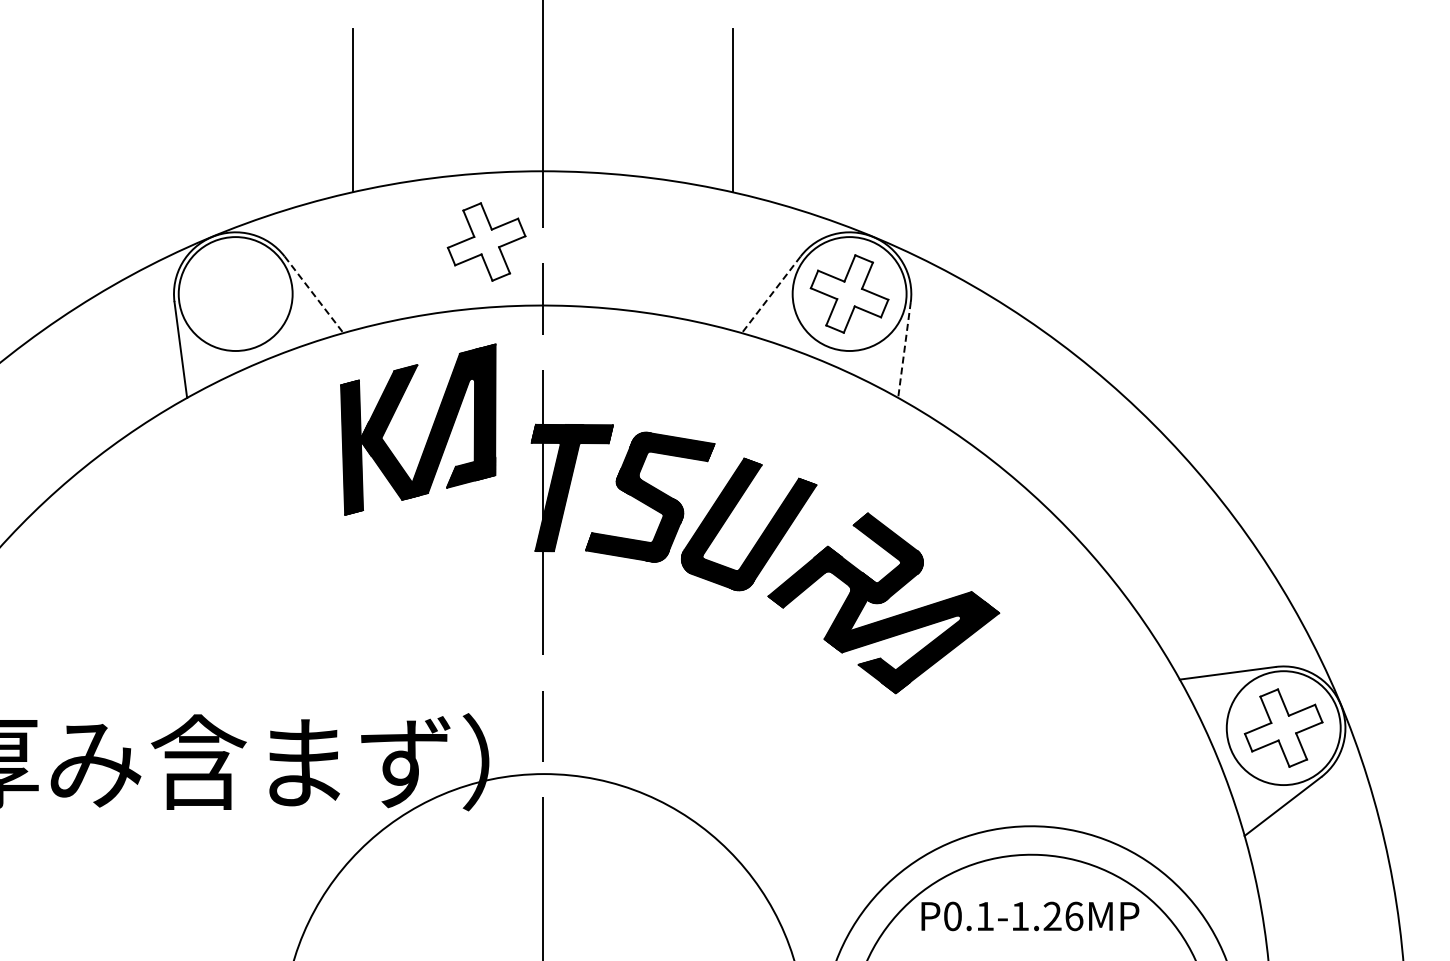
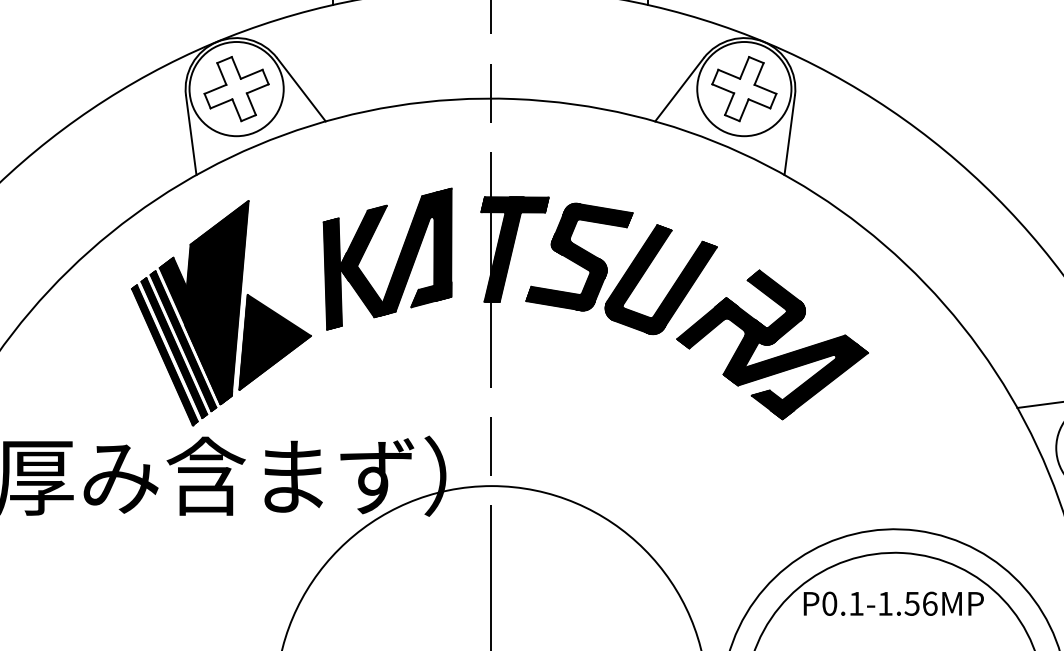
part: (486, 241) -> (236, 88), moved
line: (314, 295) -> (301, 90), dashed -> solid
line: (770, 295) -> (678, 90), dashed -> solid
line: (904, 350) -> (789, 135), dashed -> solid
part: (429, 433) -> (396, 262), moved
part: (217, 564) -> (221, 312), added
text: (1052, 916) -> (912, 603), P0.1-1.26MP -> P0.1-1.56MP

